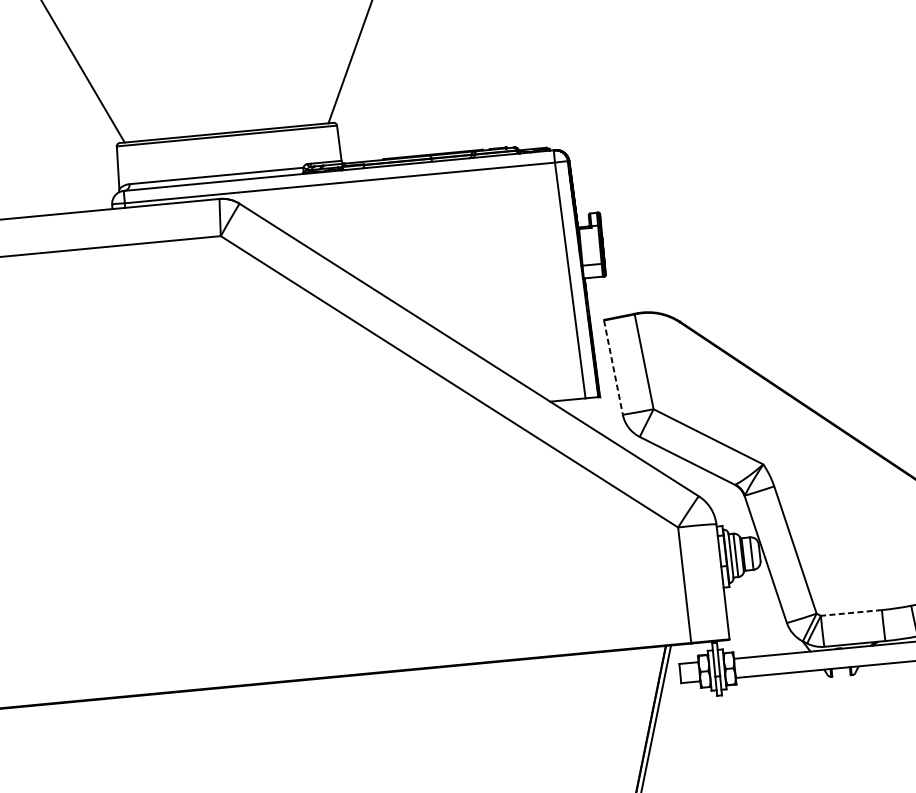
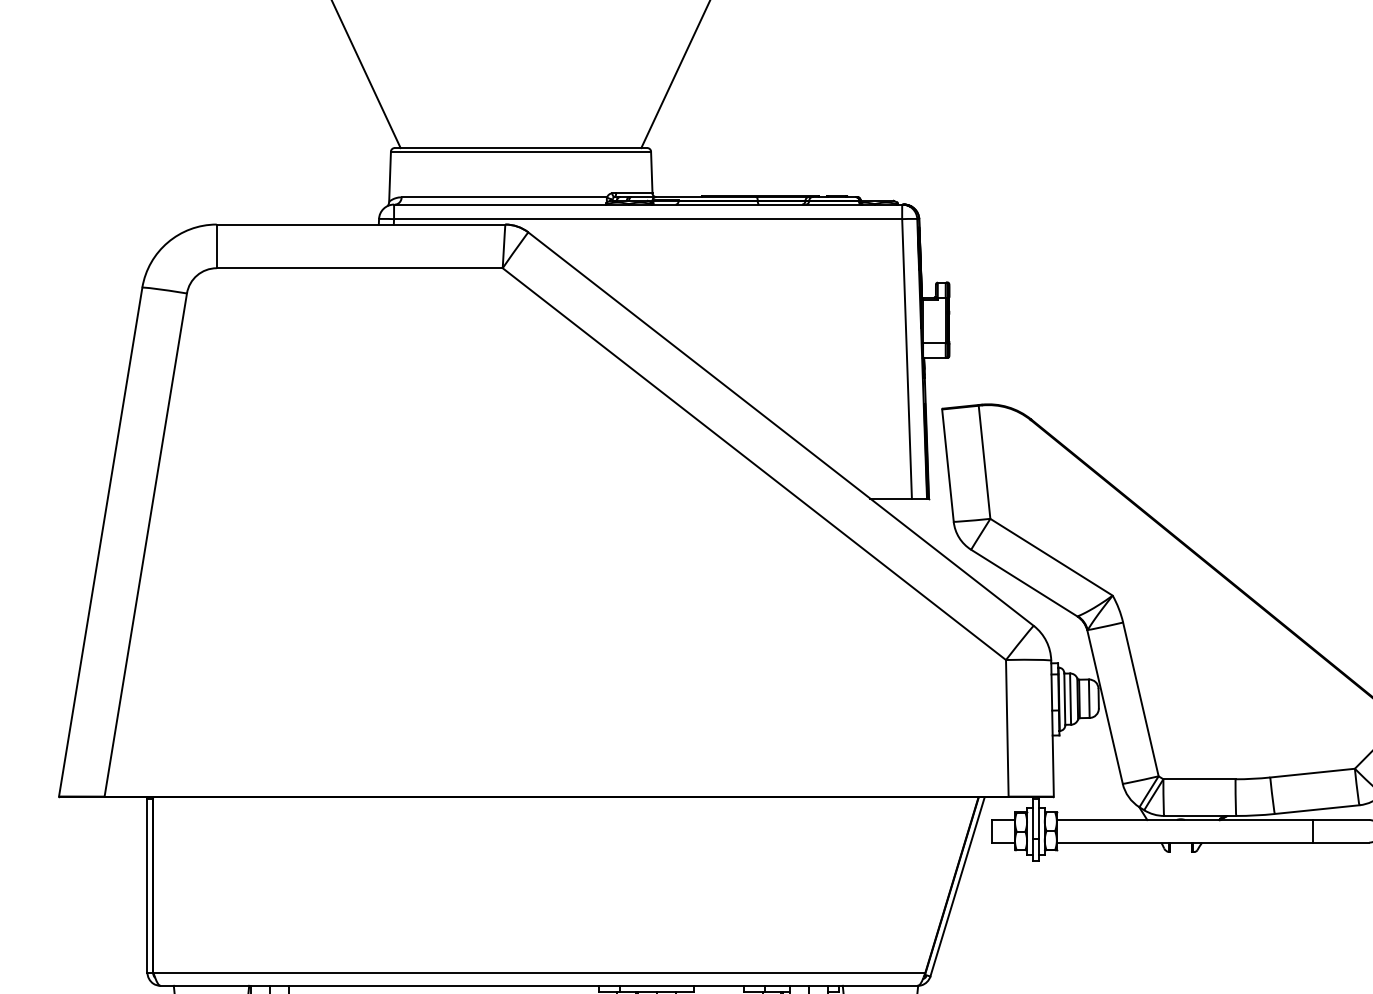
line: (613, 368) -> (948, 466), dashed -> solid
line: (850, 613) -> (1198, 779), dashed -> solid

